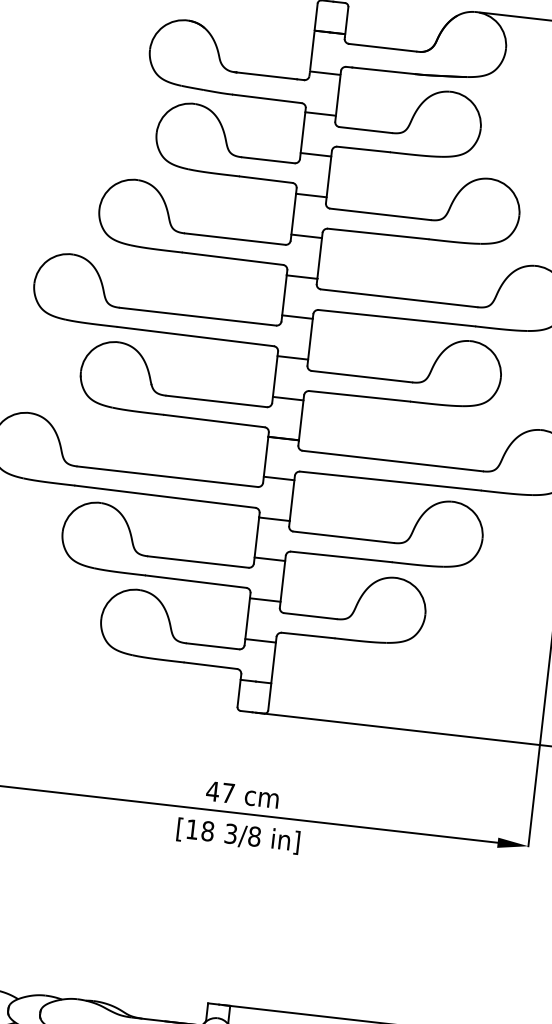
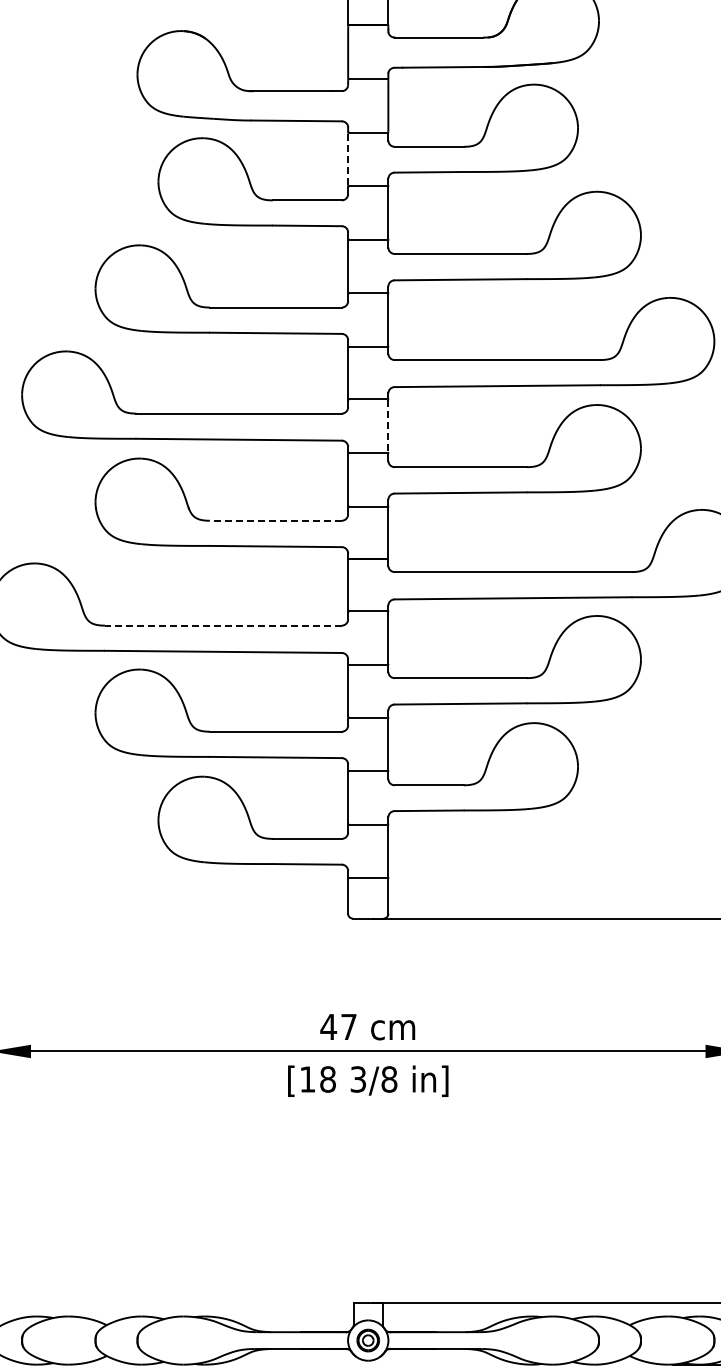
line: (303, 132) -> (348, 159), solid -> dashed
line: (310, 339) -> (388, 426), solid -> dashed
line: (216, 401) -> (275, 520), solid -> dashed
line: (166, 476) -> (222, 625), solid -> dashed

